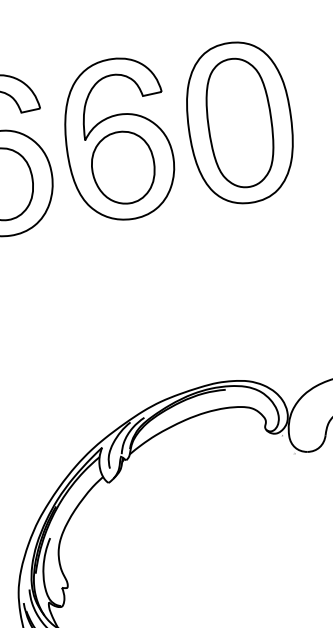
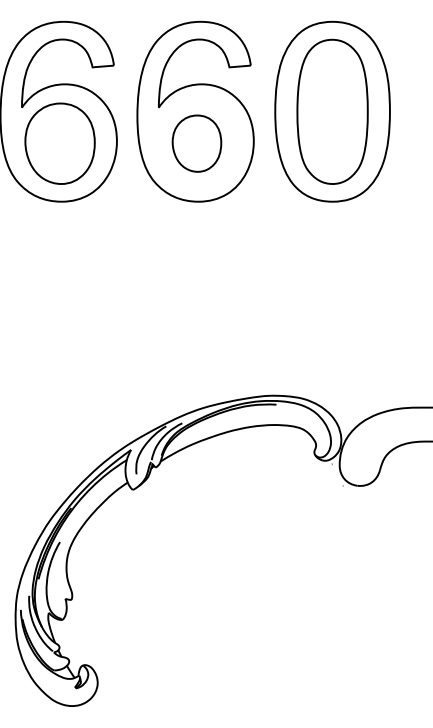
part: (122, 167) -> (196, 143), size x0.7

